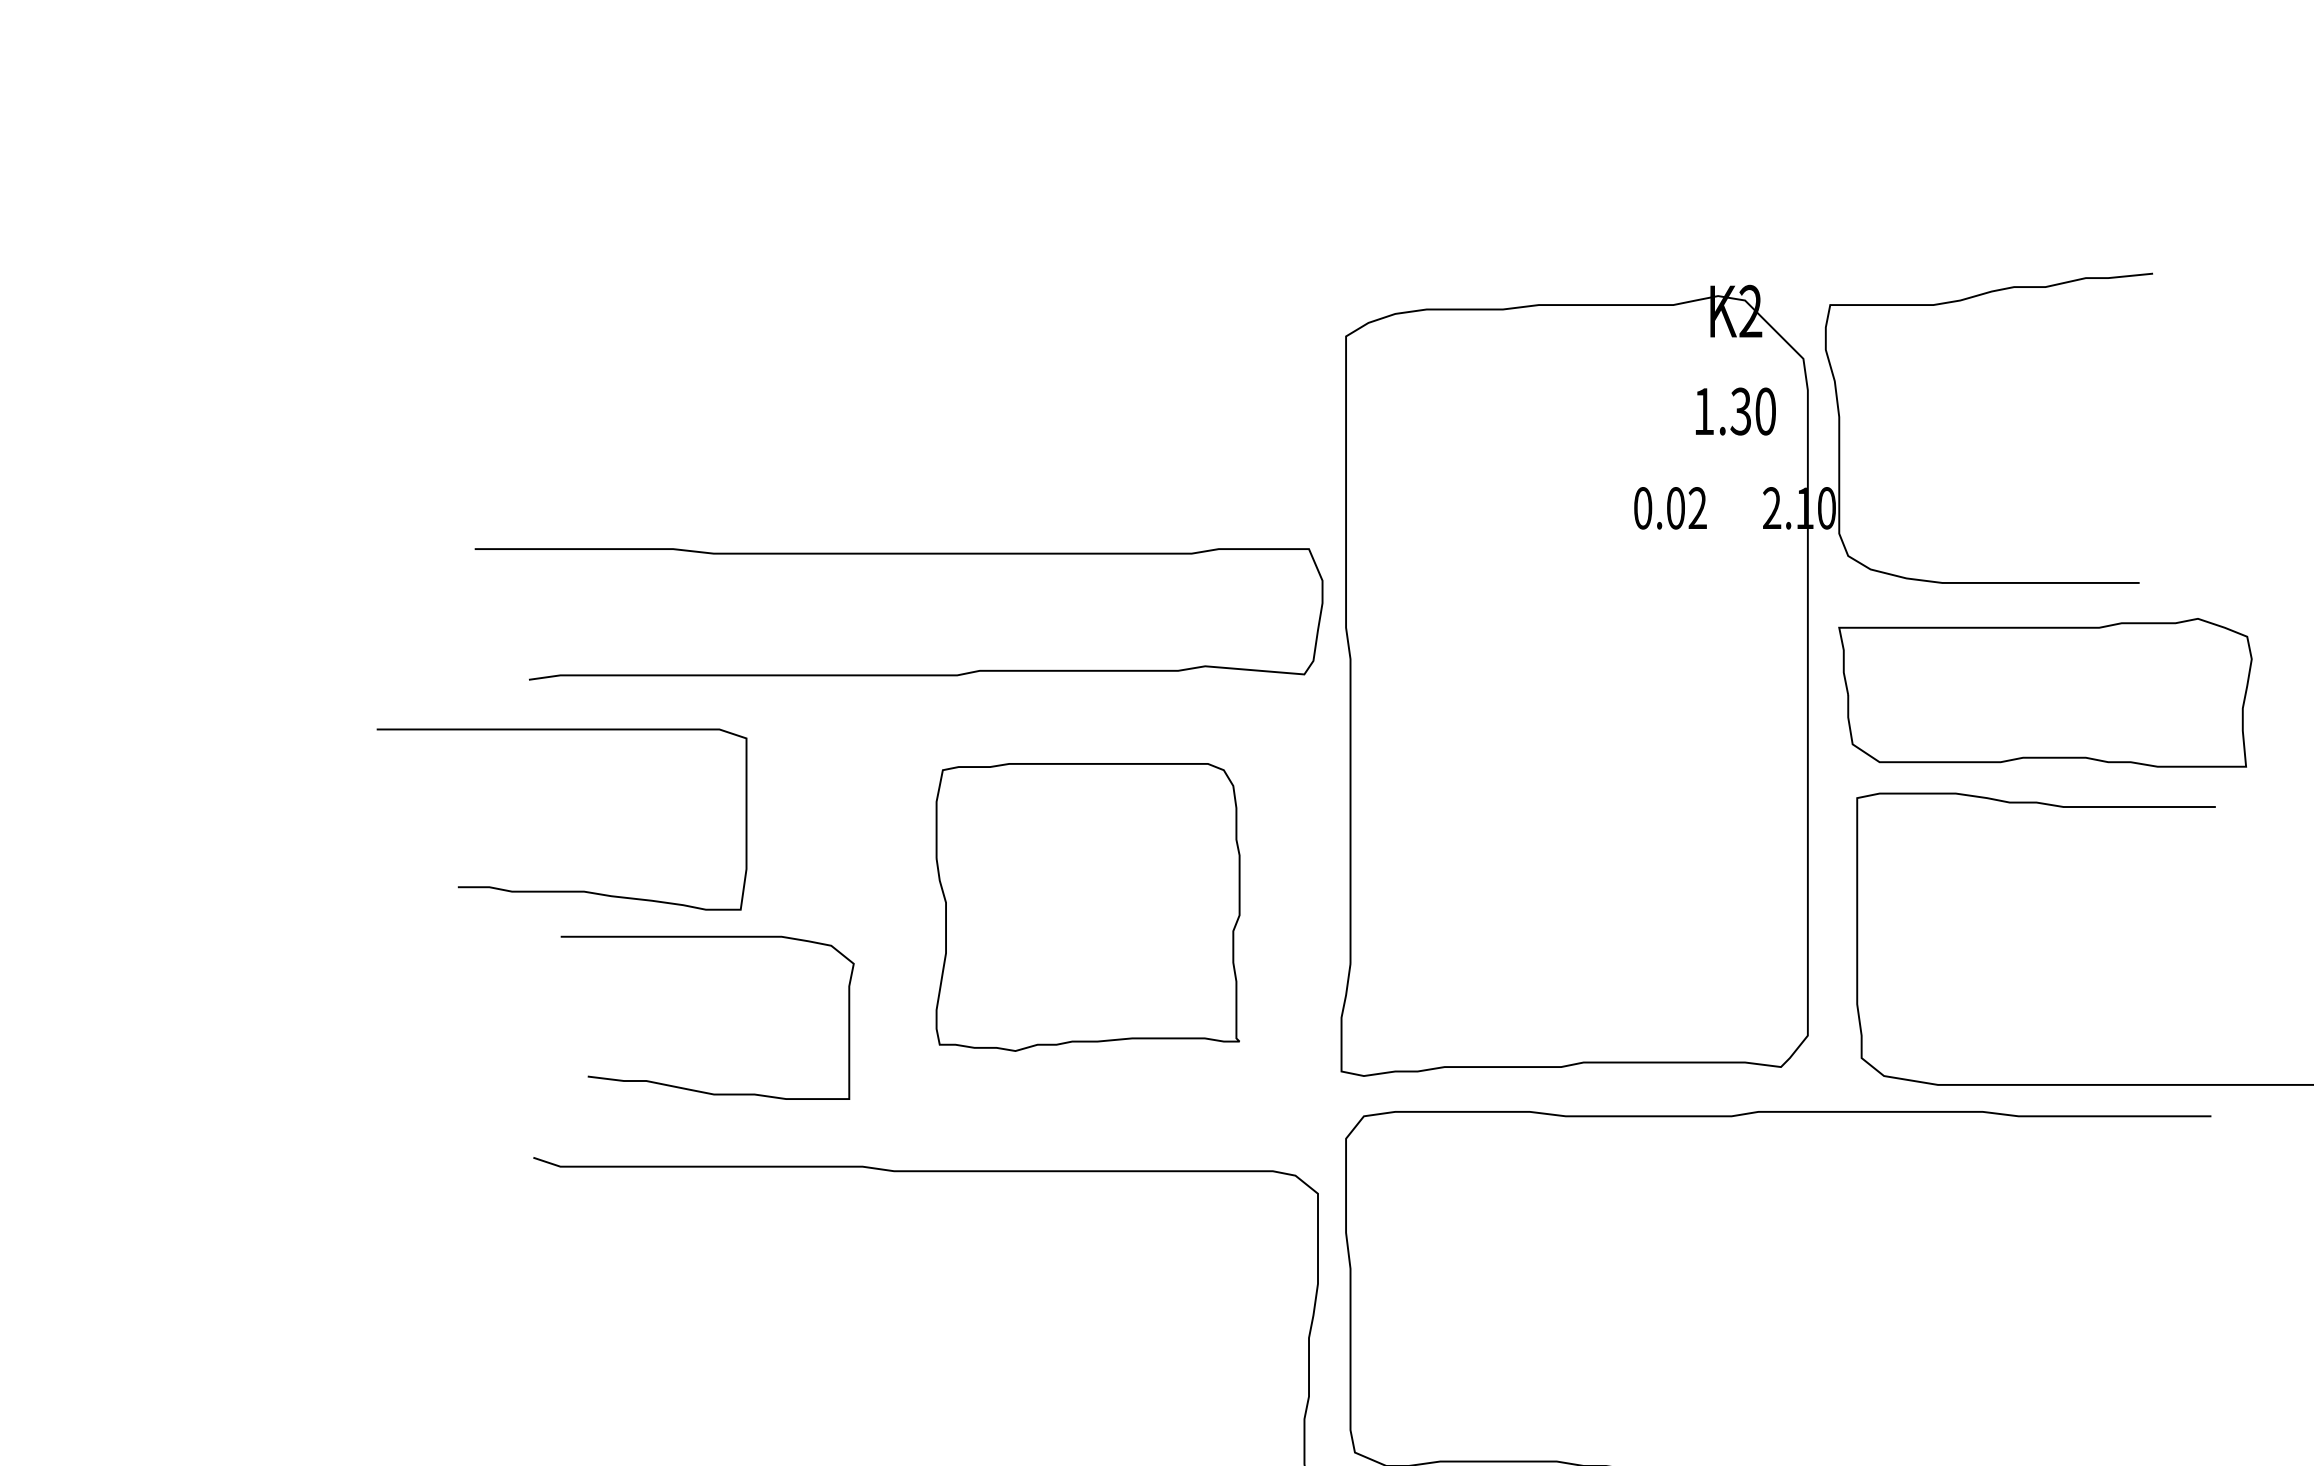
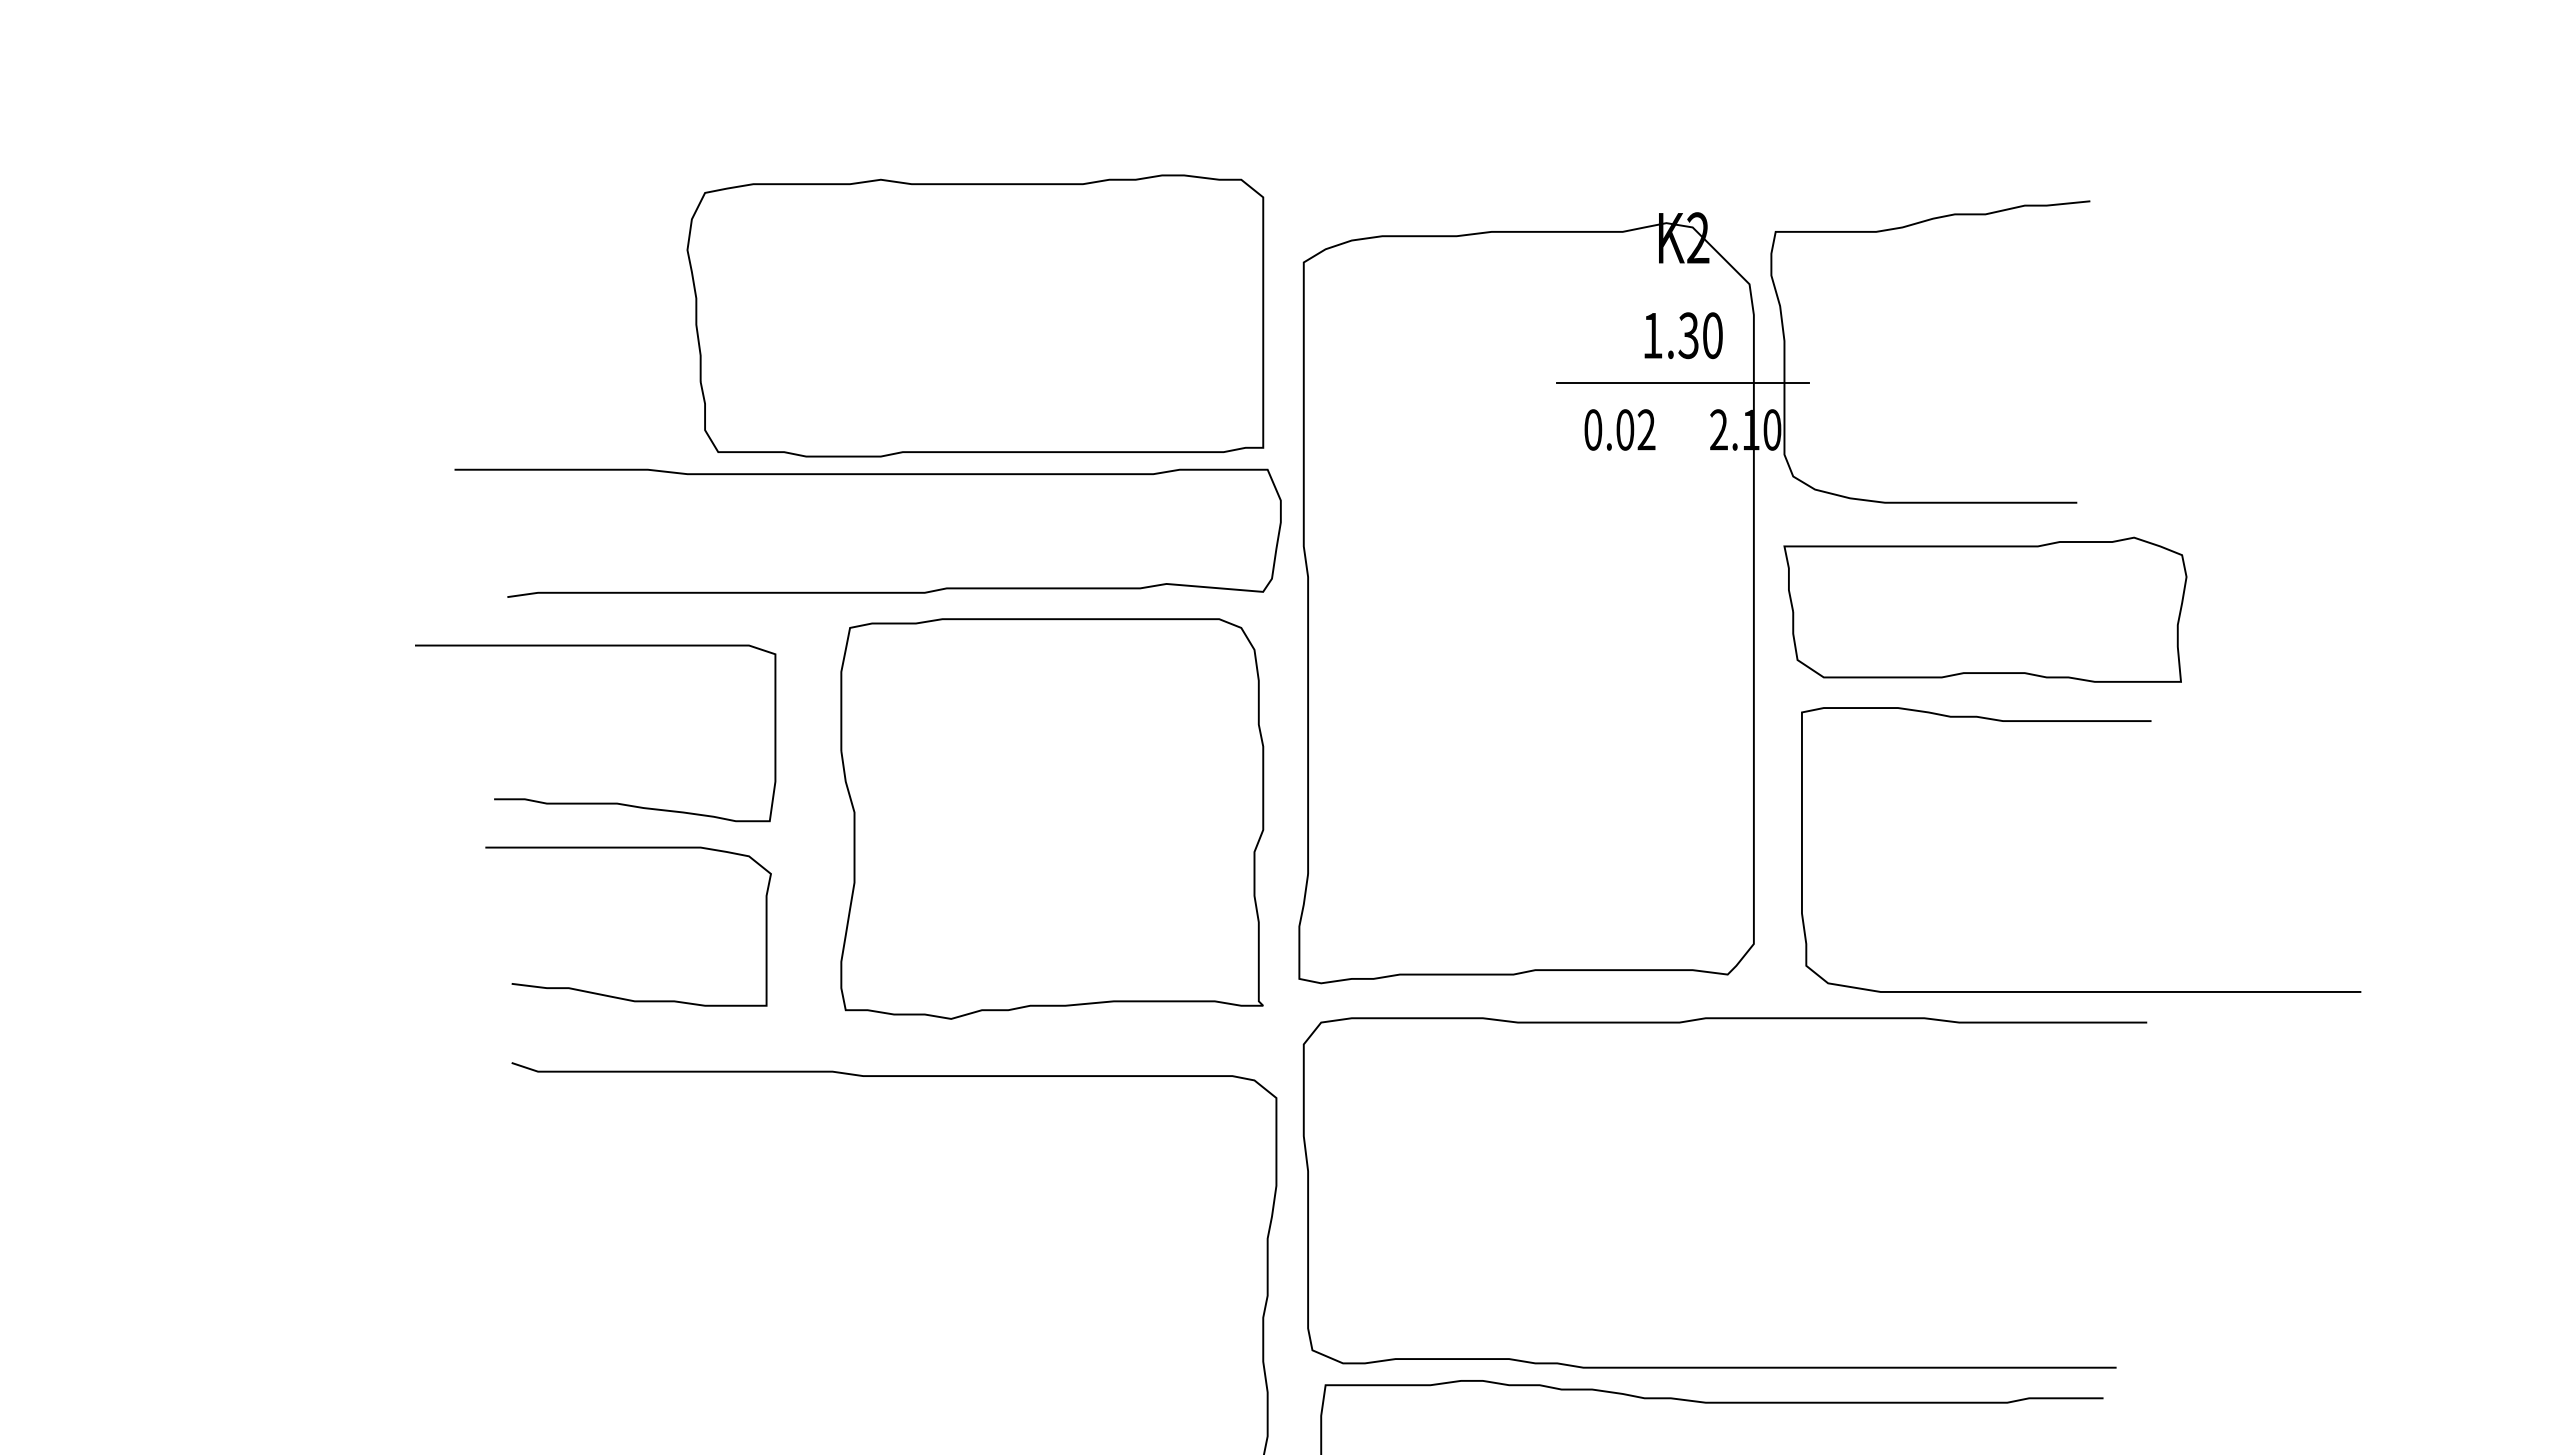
part: (1009, 390) -> (975, 315), added
line: (1734, 459) -> (1682, 382), added
curve: (561, 890) -> (595, 802), moved
part: (1088, 906) -> (1052, 818), size x1.43
curve: (695, 1089) -> (616, 996), moved

